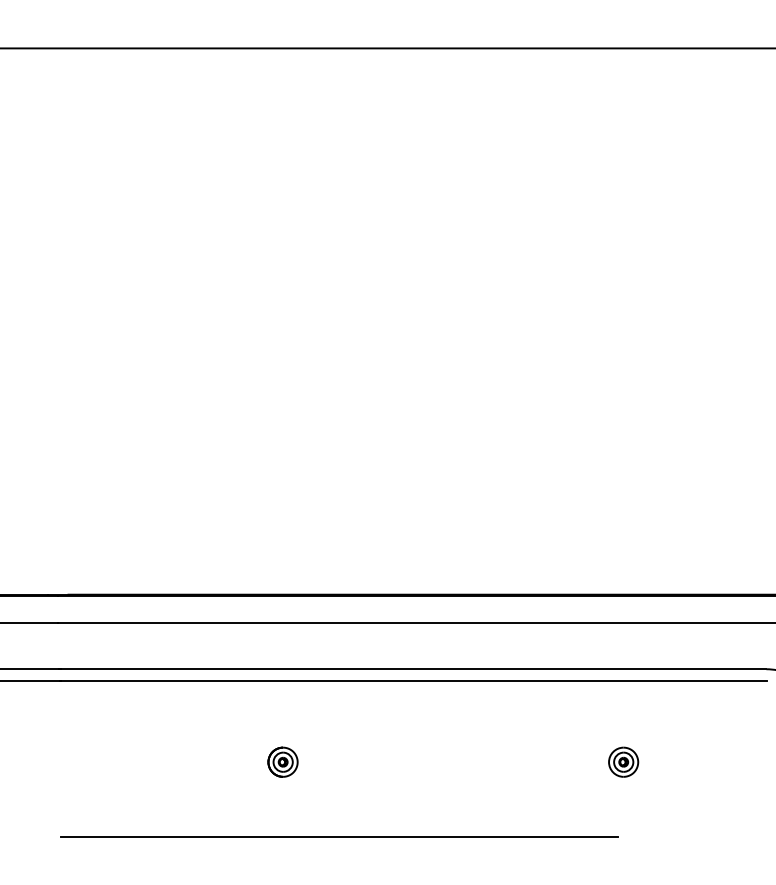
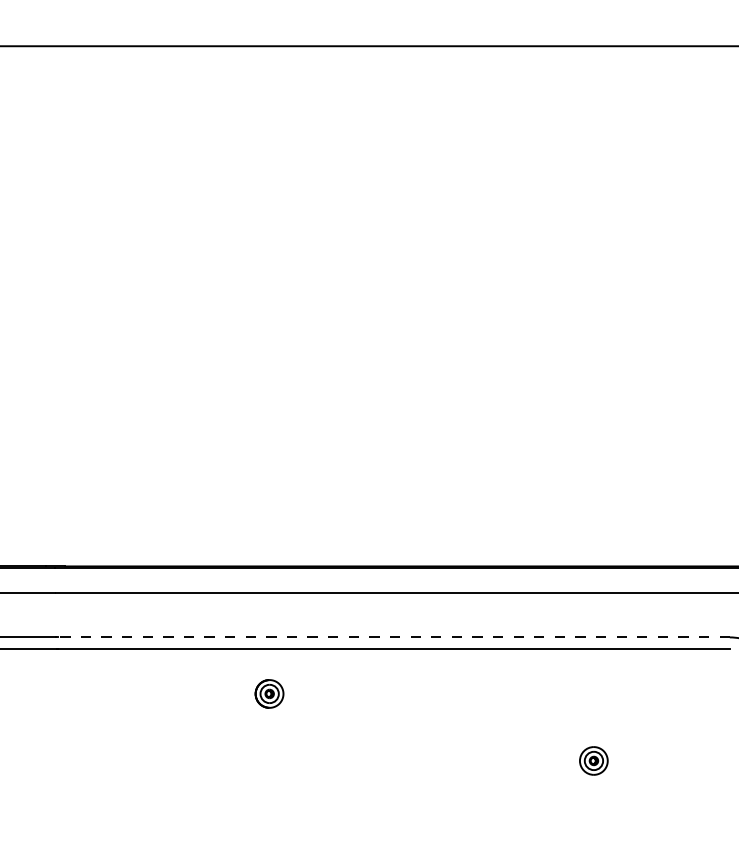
line: (414, 669) -> (394, 637), solid -> dashed
part: (282, 761) -> (269, 693), moved
part: (623, 761) -> (593, 760), moved
line: (338, 836) -> (322, 796), removed

